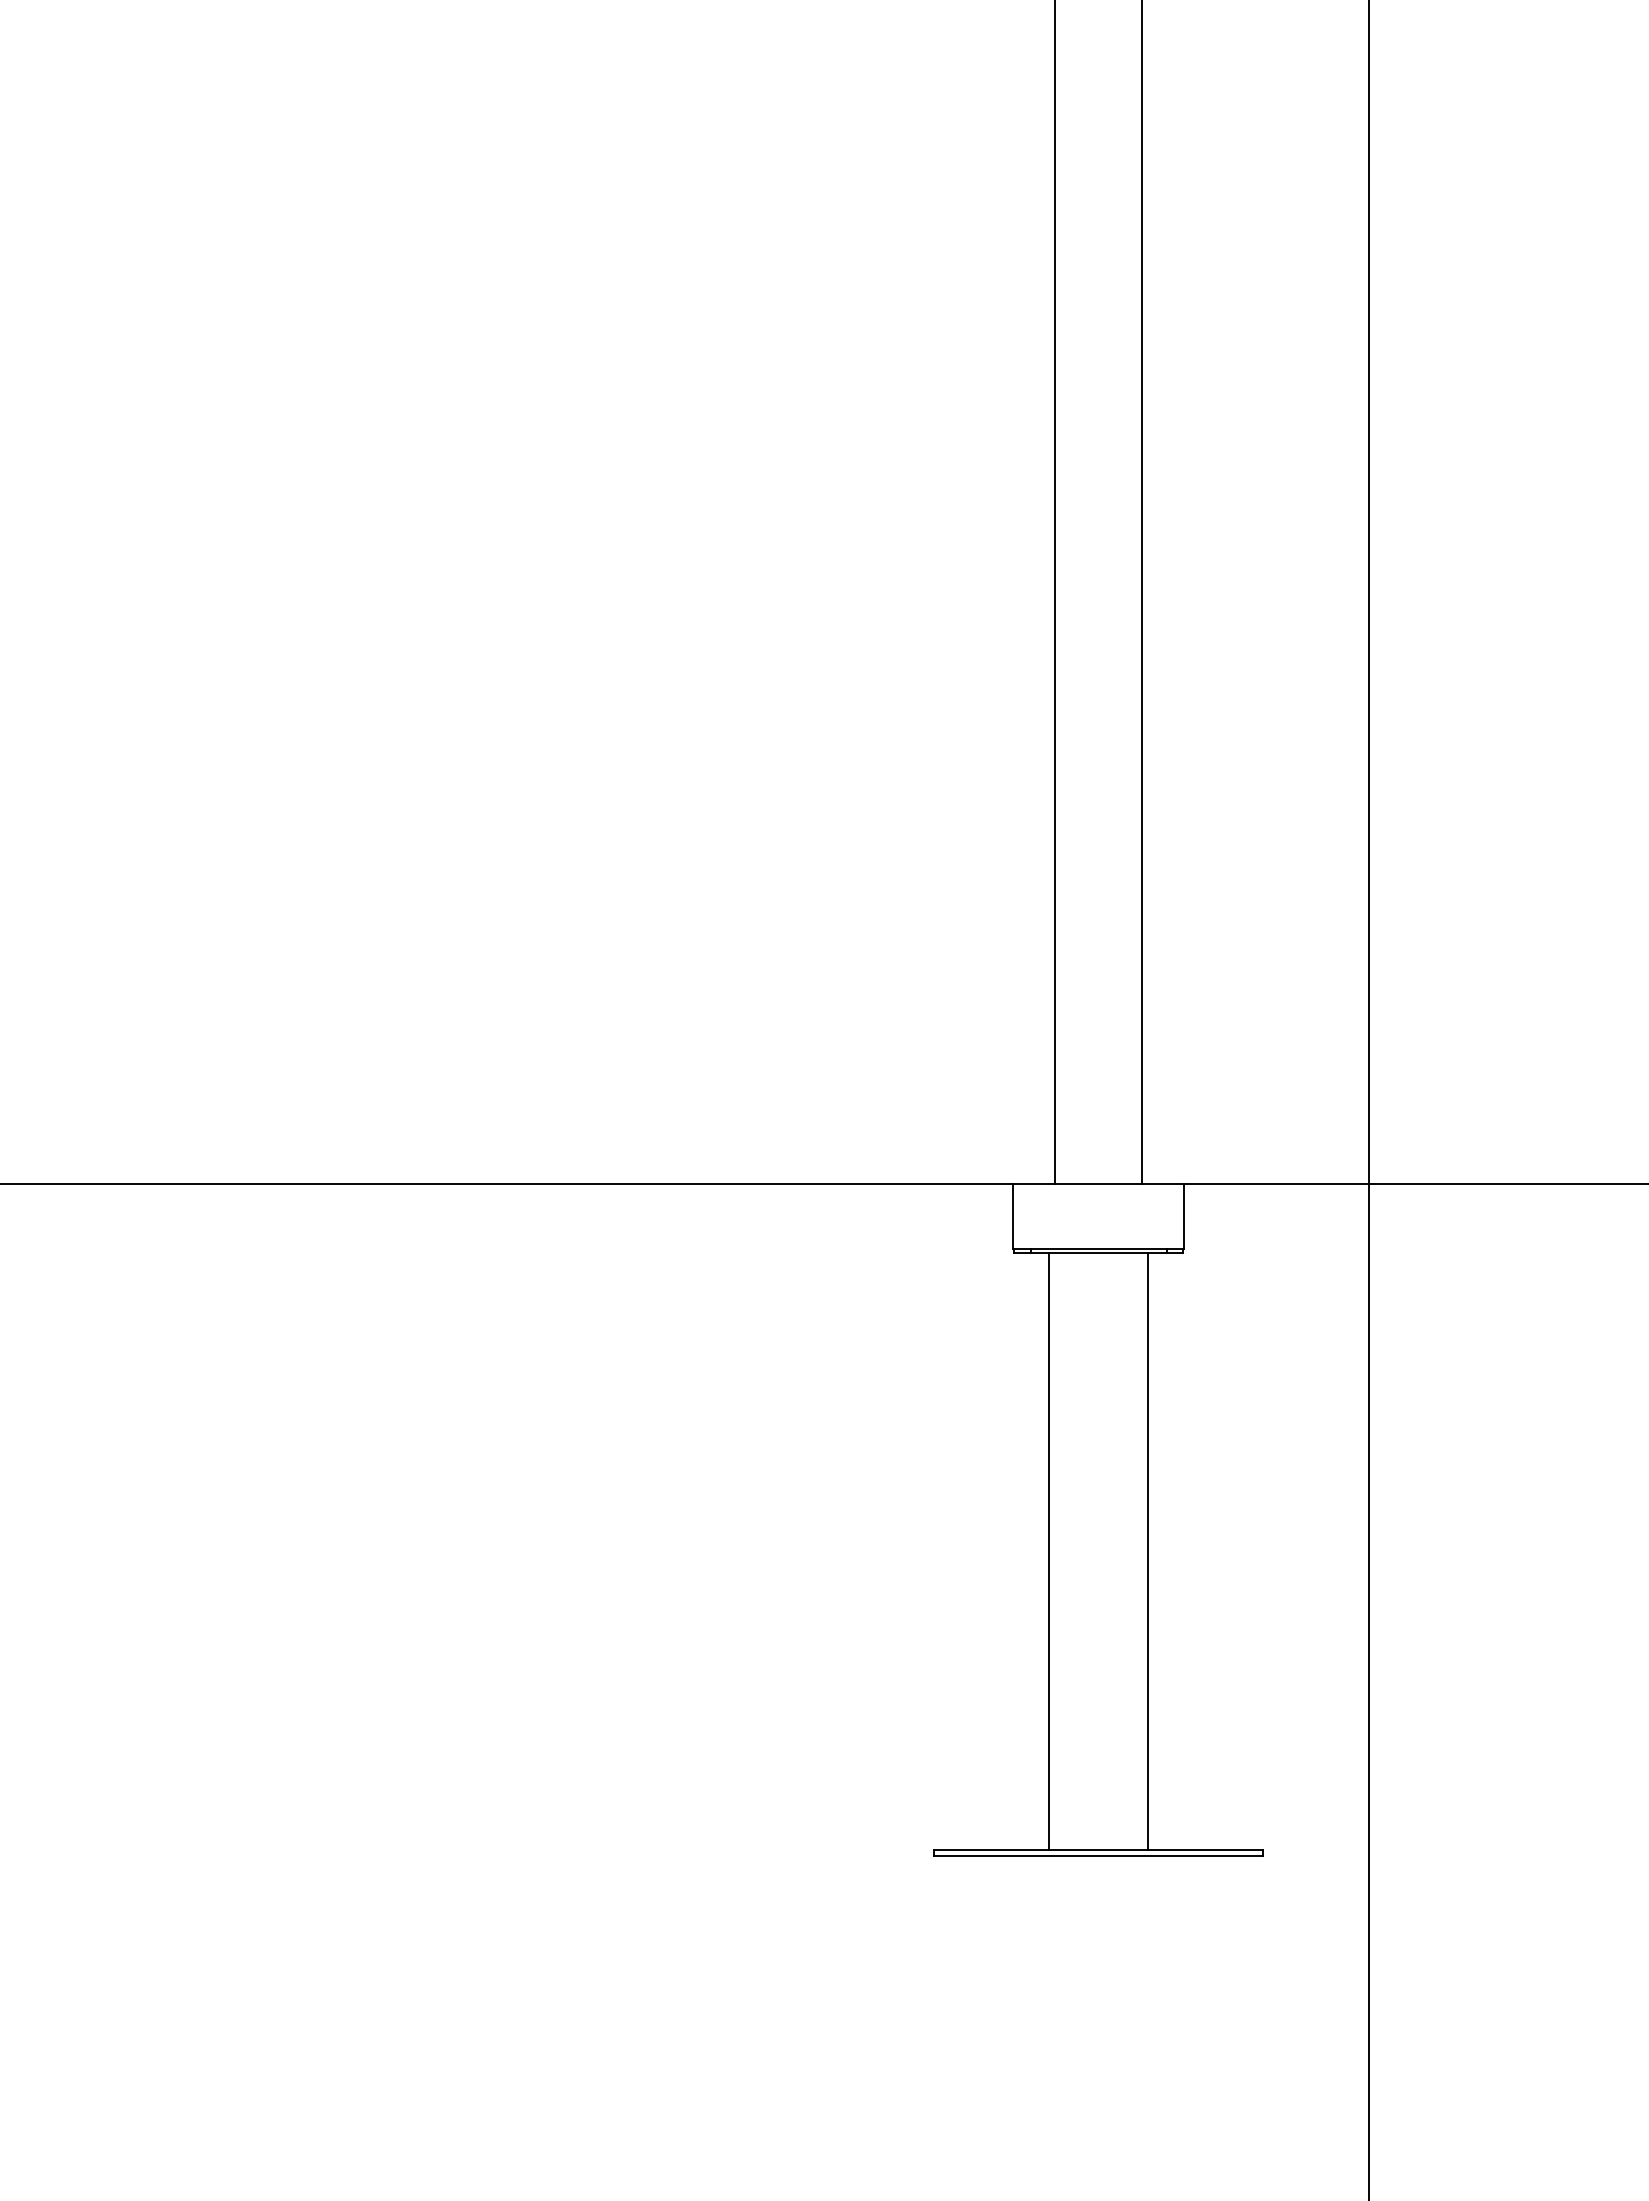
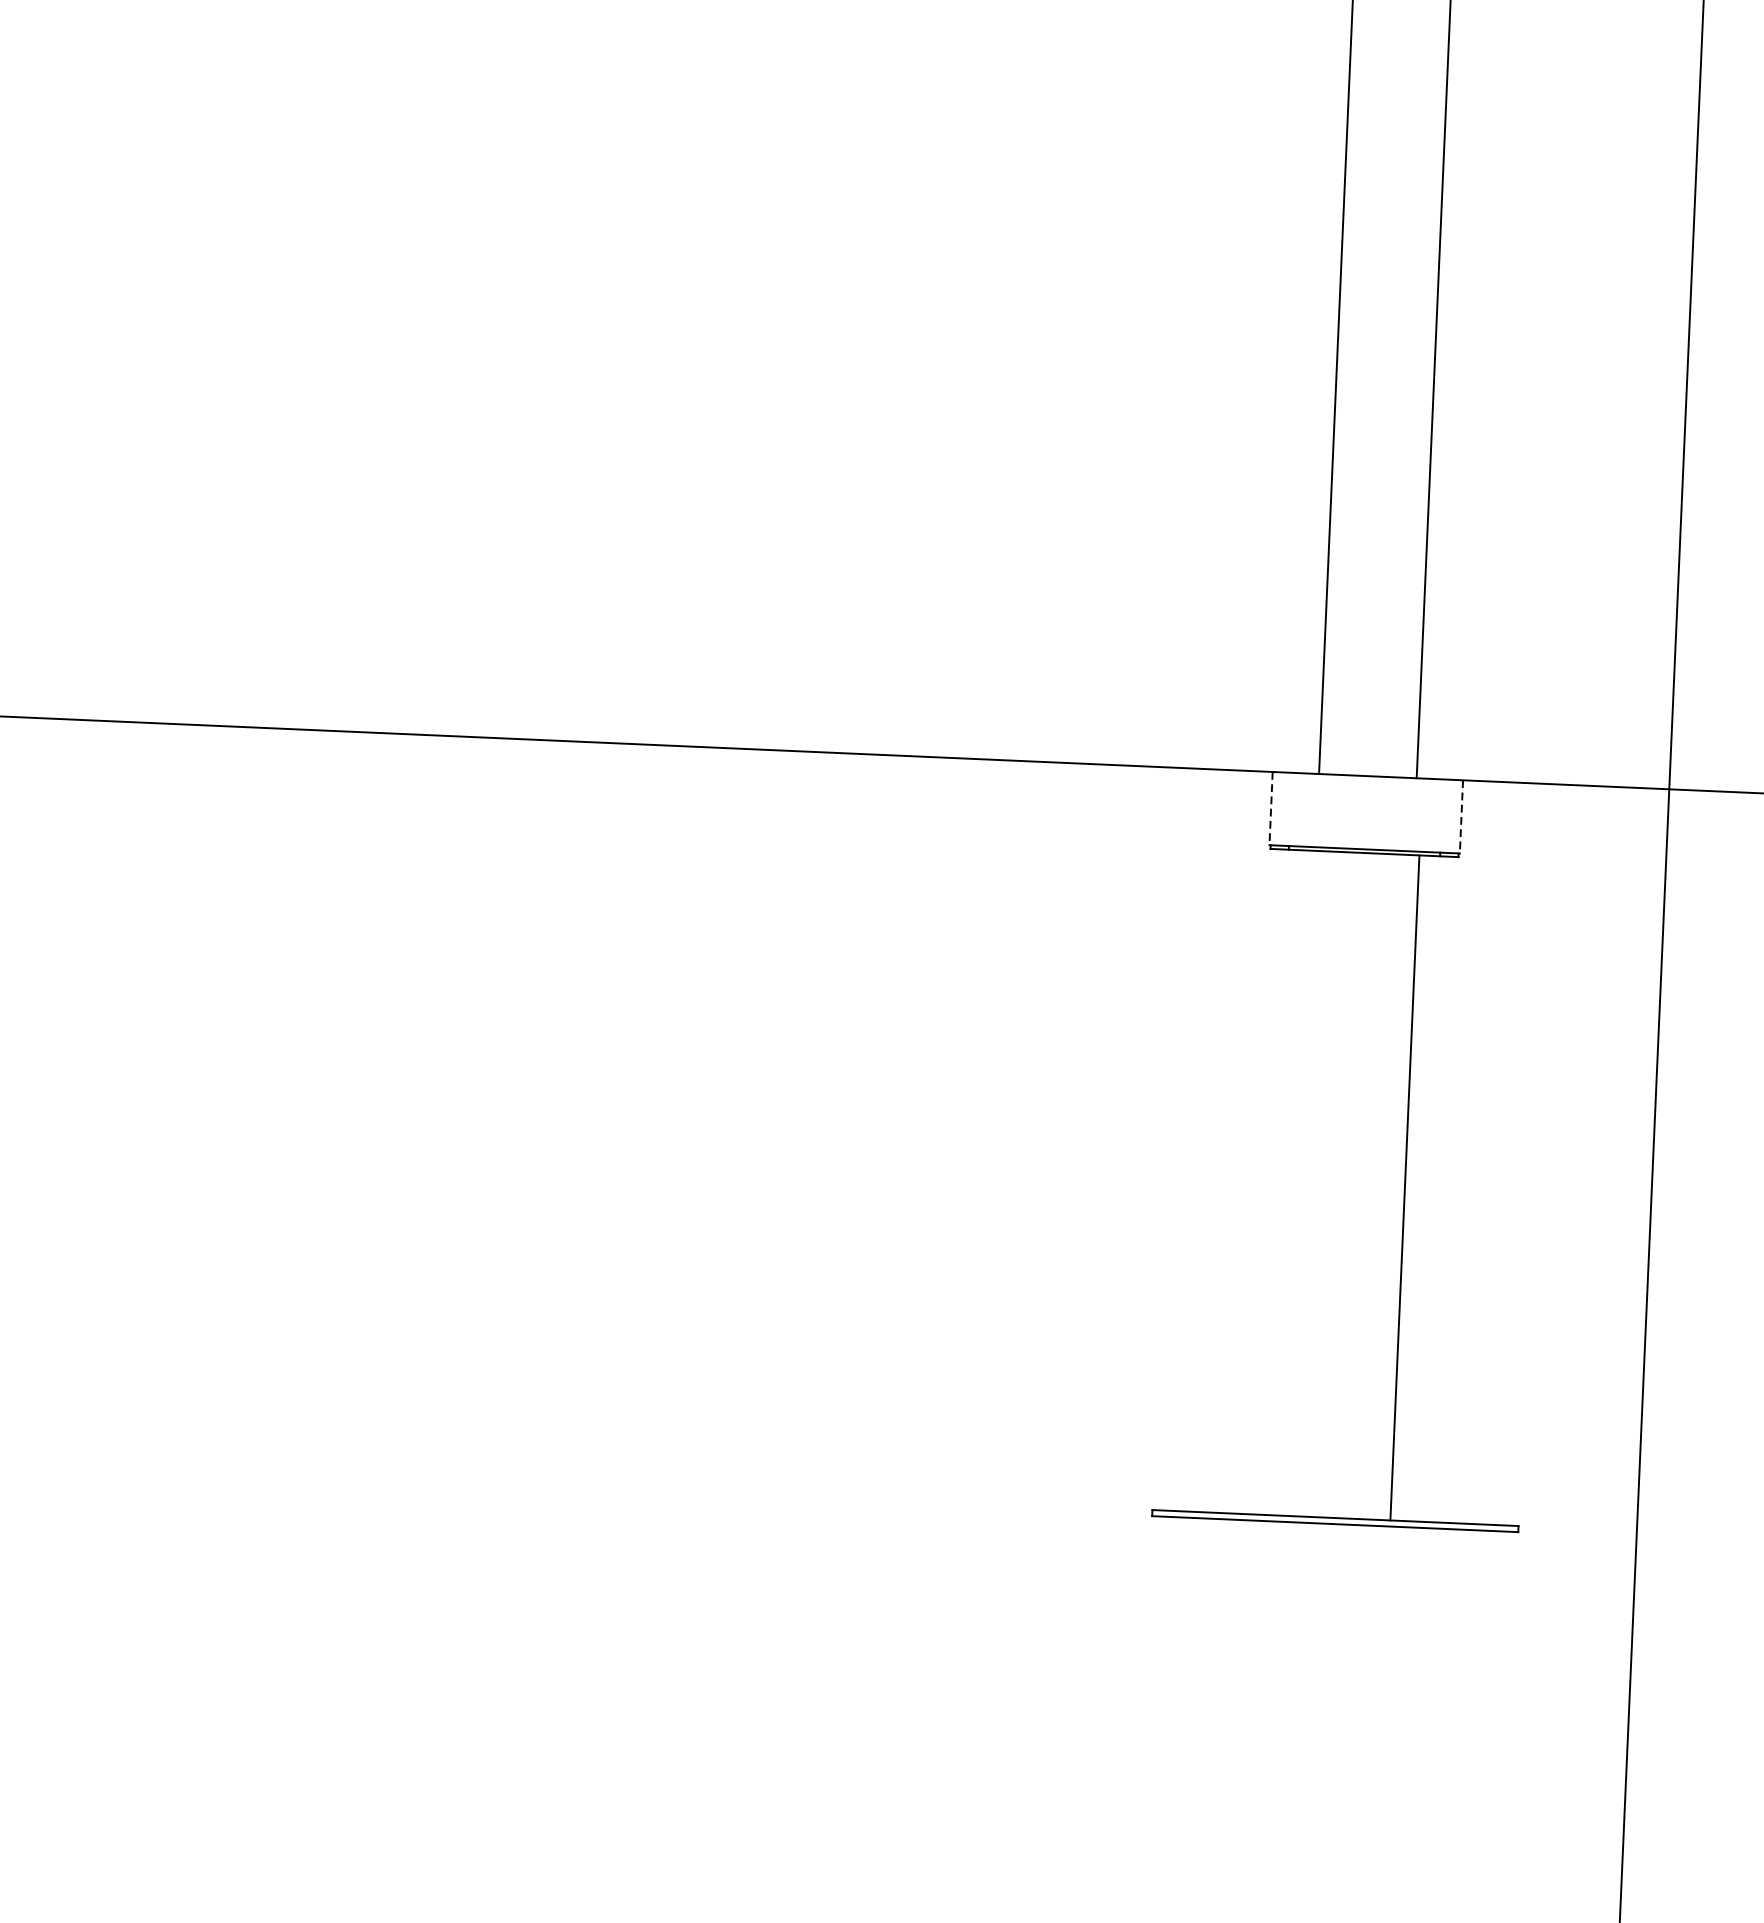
line: (1013, 1216) -> (1271, 808), solid -> dashed
line: (1184, 1216) -> (1461, 816), solid -> dashed
line: (1049, 1551) -> (1295, 1183), removed

